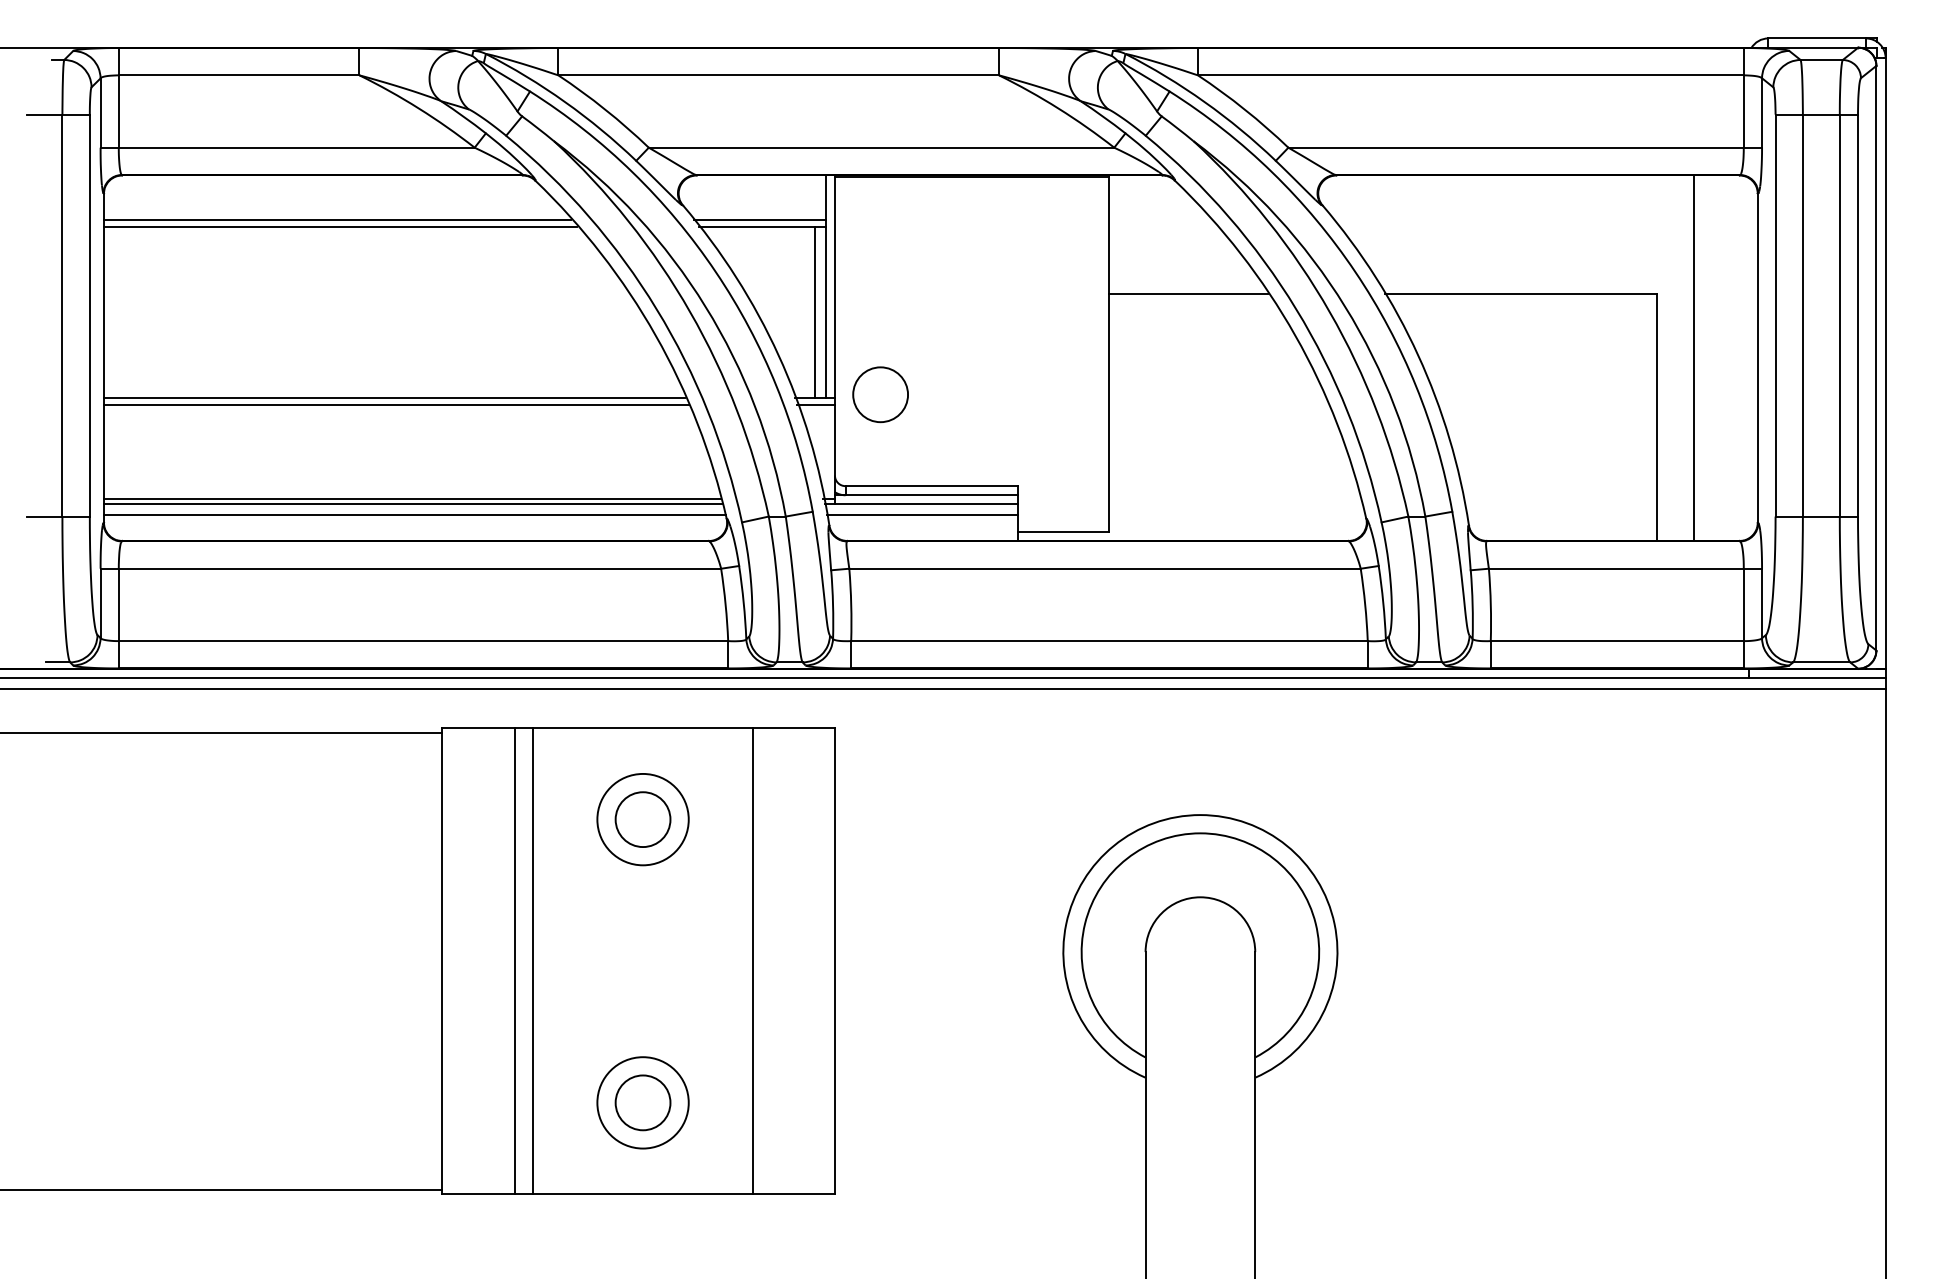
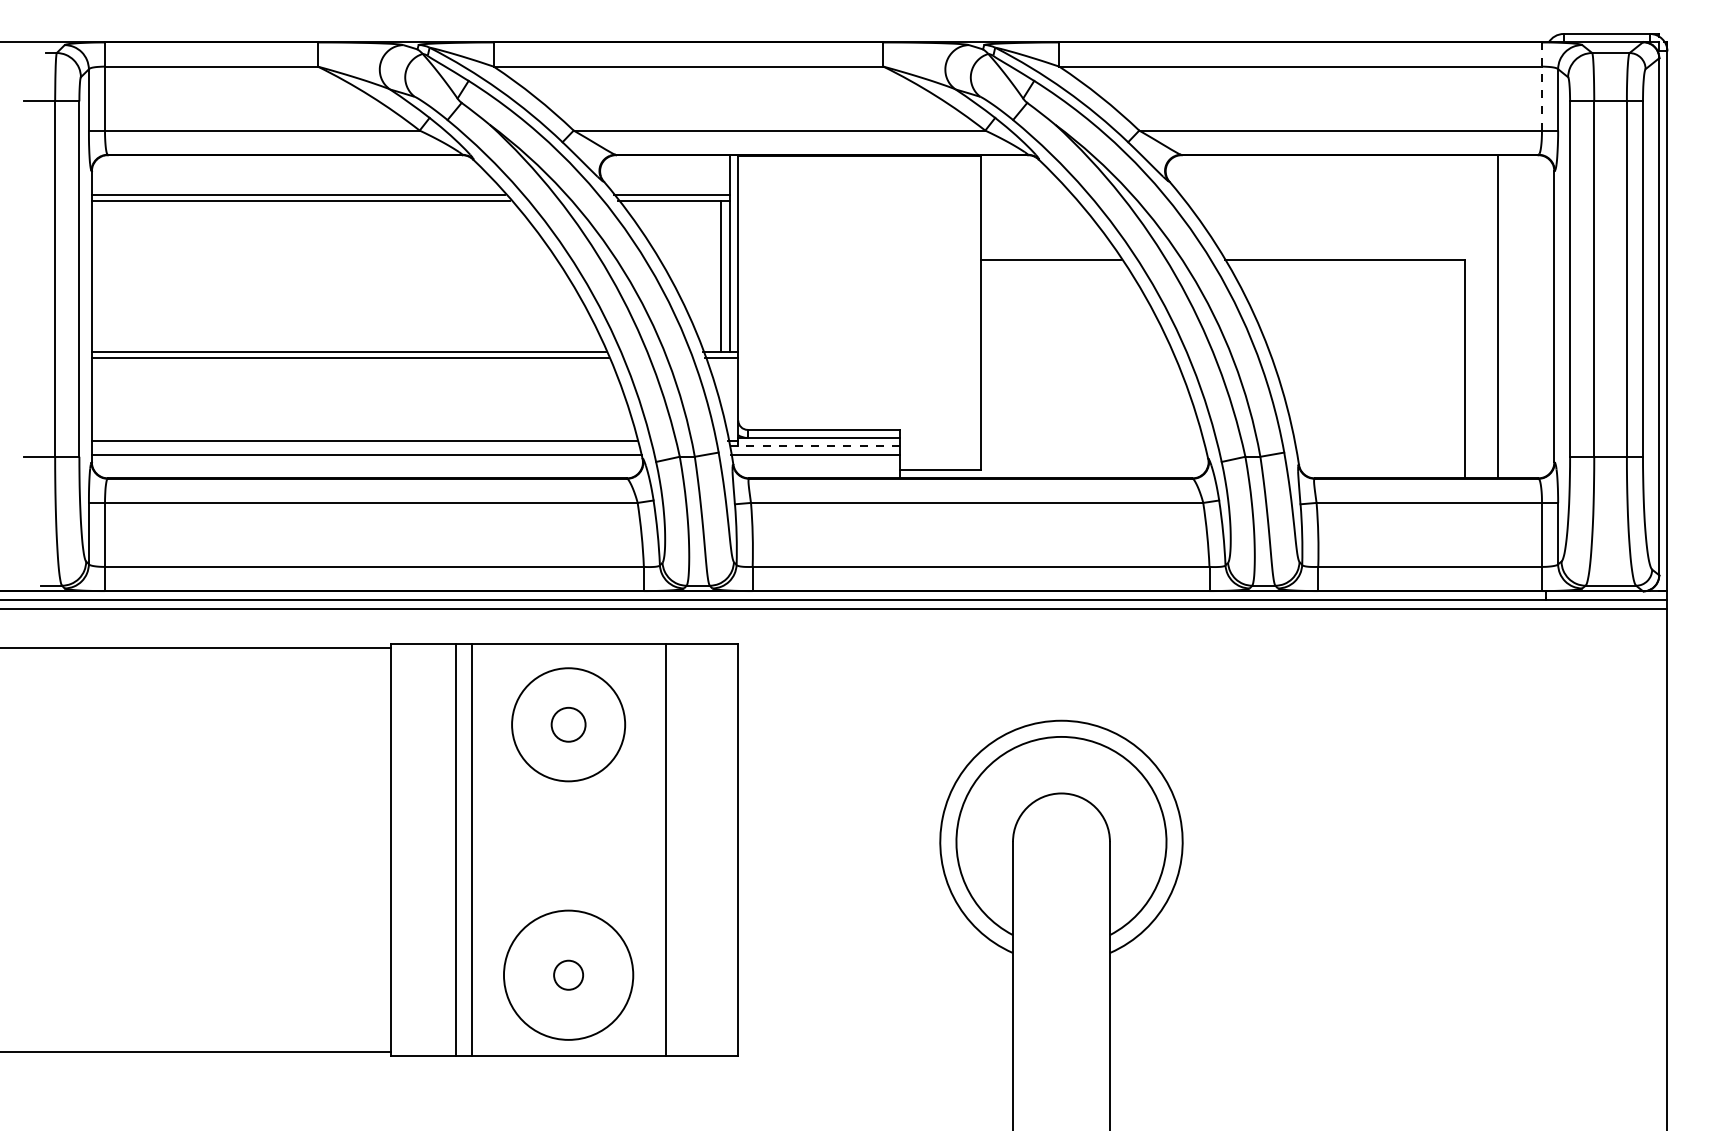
line: (1743, 97) -> (1541, 86), solid -> dashed
circle: (880, 394) -> (778, 348), removed
line: (413, 504) -> (365, 446), removed
line: (921, 504) -> (814, 446), solid -> dashed
circle: (642, 819) -> (568, 724), size x0.7
circle: (642, 819) -> (568, 724), size x1.4
circle: (642, 1102) -> (568, 974), size x0.6
circle: (642, 1102) -> (568, 974), size x1.6

